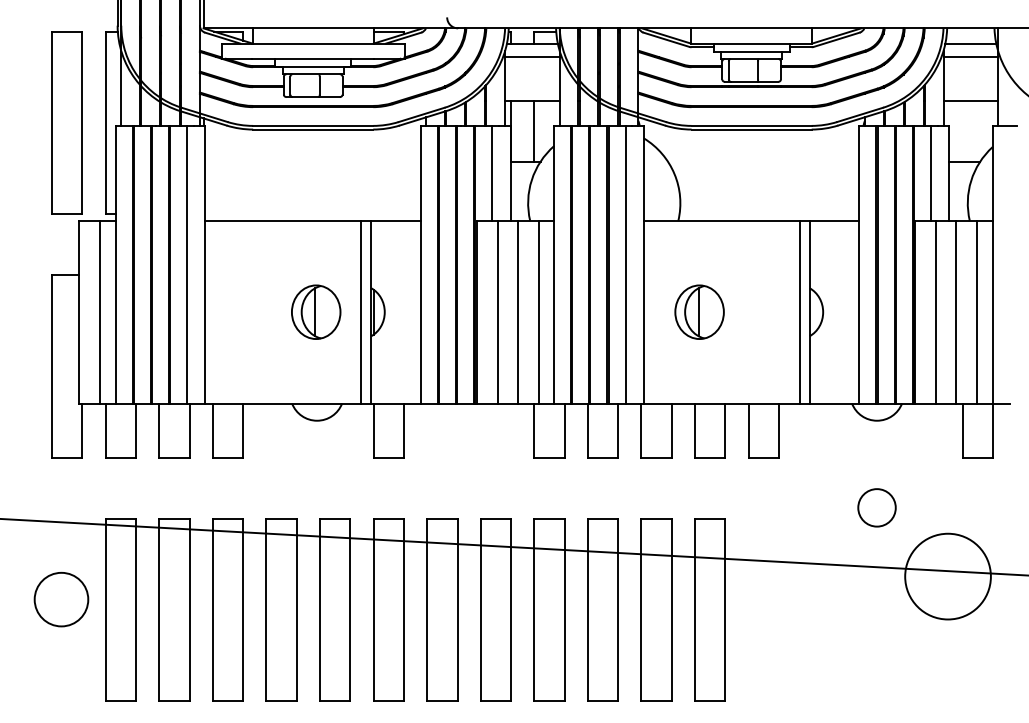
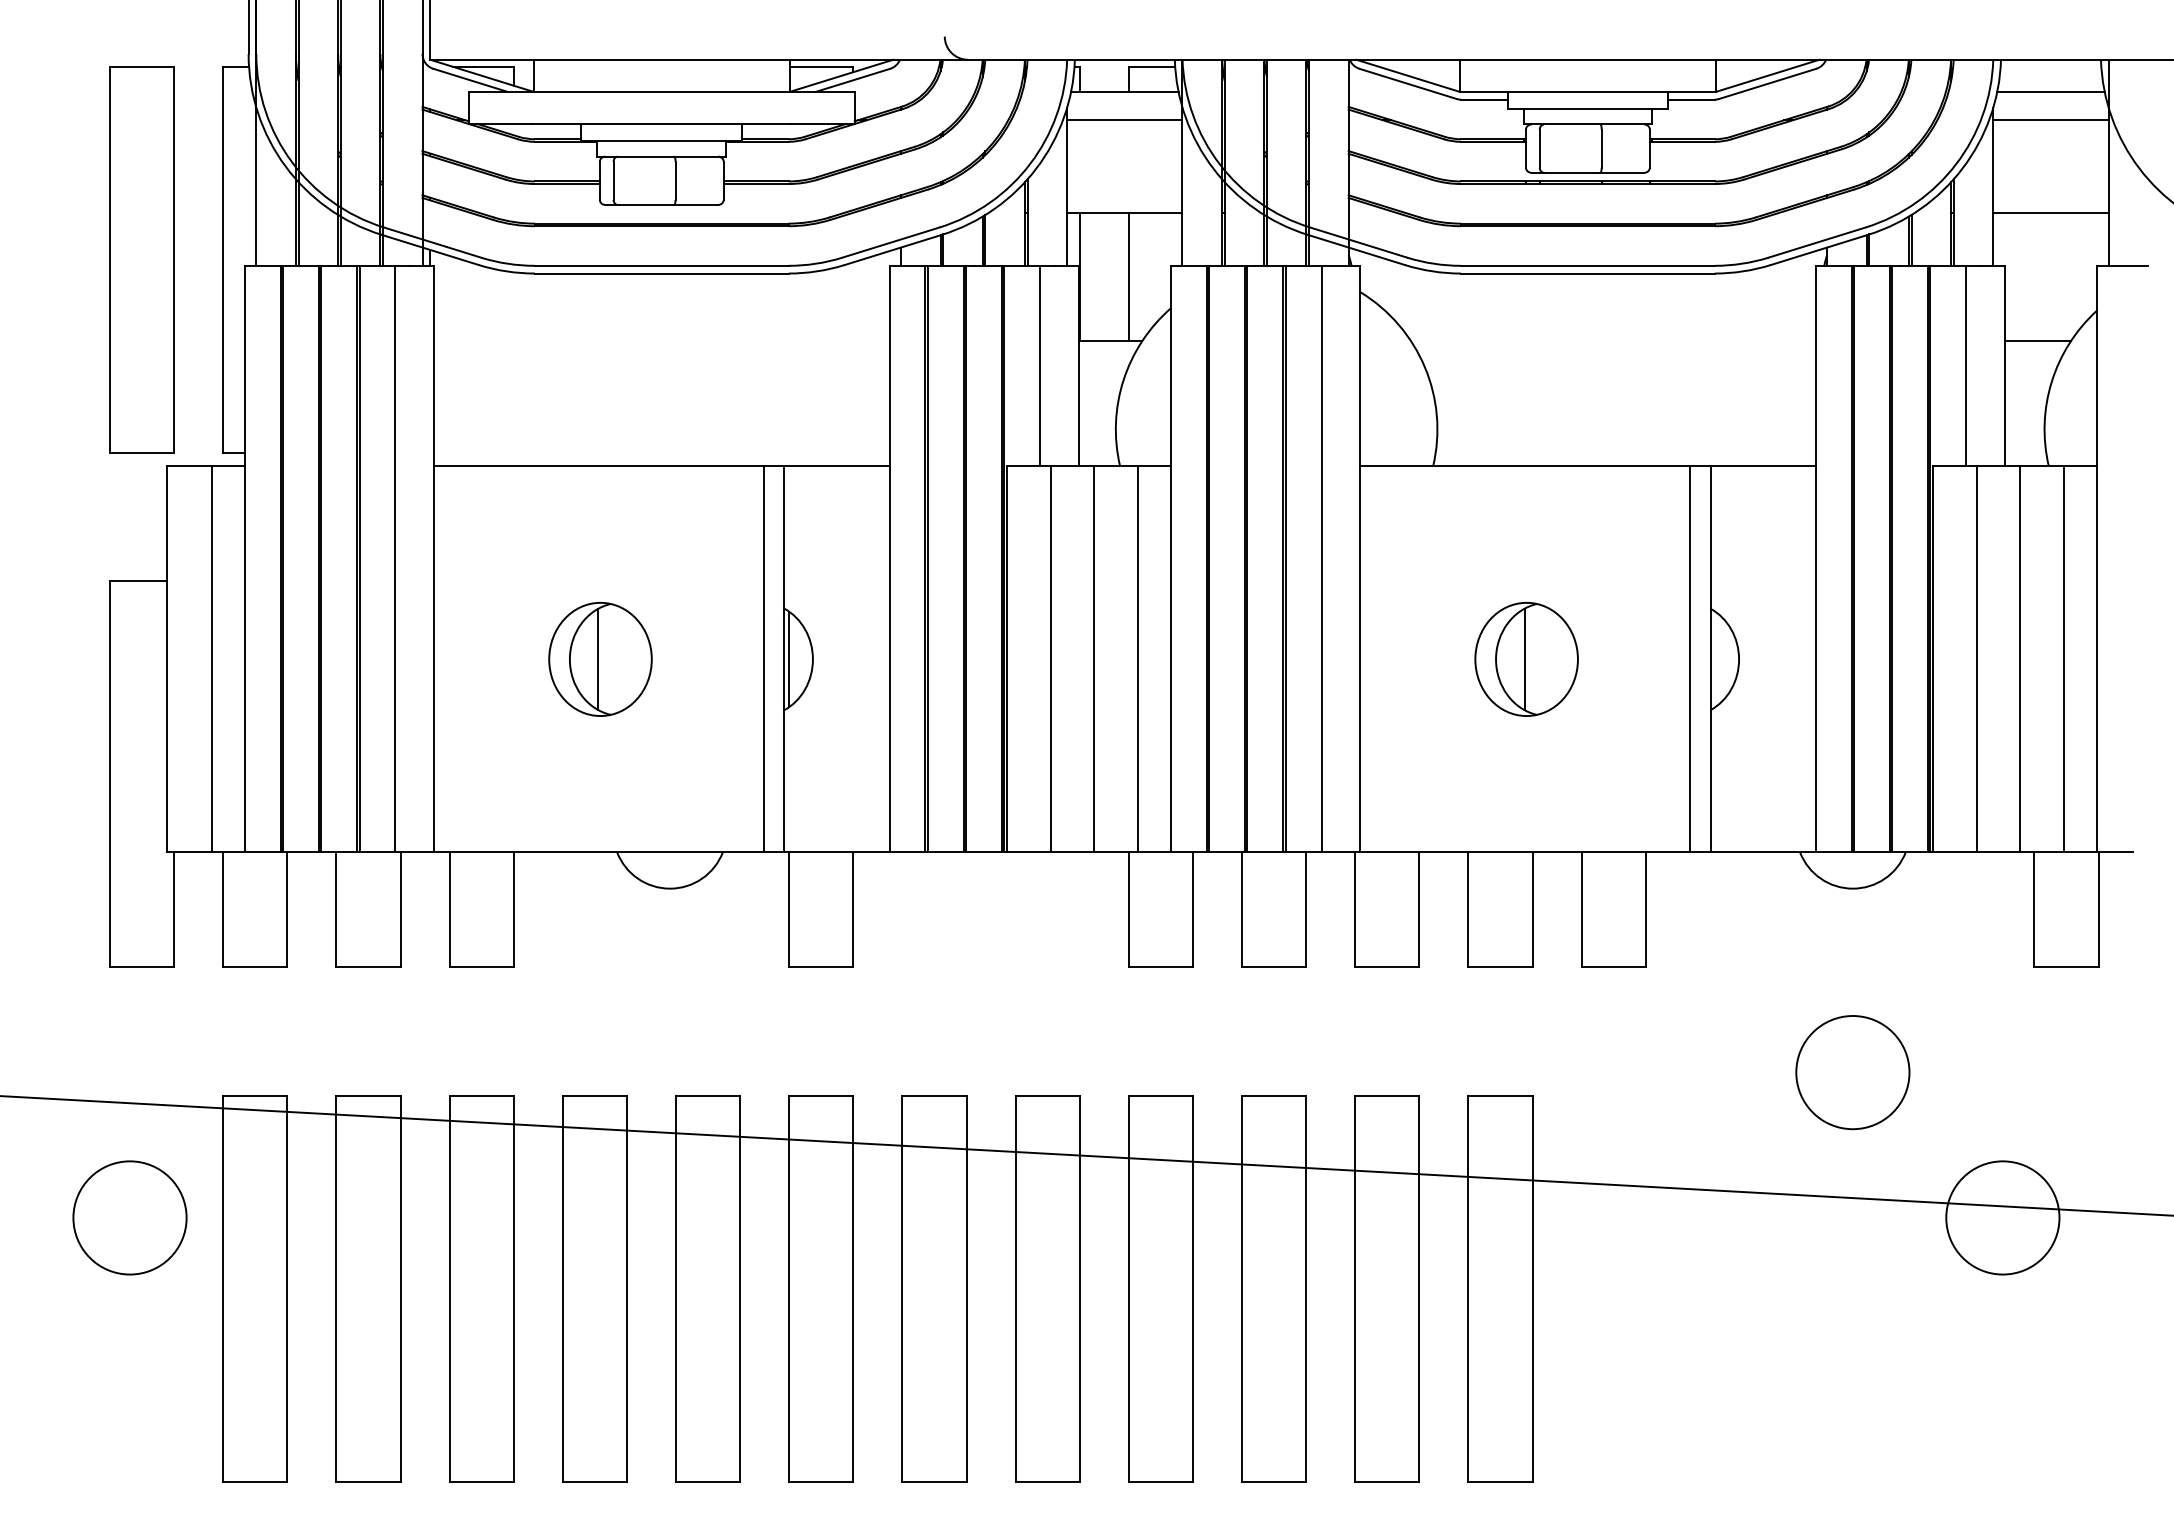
part: (316, 311) -> (601, 657), moved
part: (699, 311) -> (1526, 657), moved
circle: (876, 507) -> (1851, 1071), size x1.43
circle: (947, 576) -> (2001, 1217), size x0.62
circle: (61, 599) -> (130, 1217), moved

